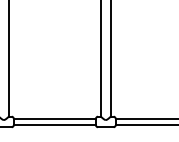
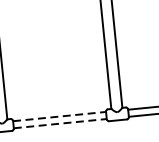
line: (55, 118) -> (60, 116), solid -> dashed
line: (55, 125) -> (61, 124), solid -> dashed

